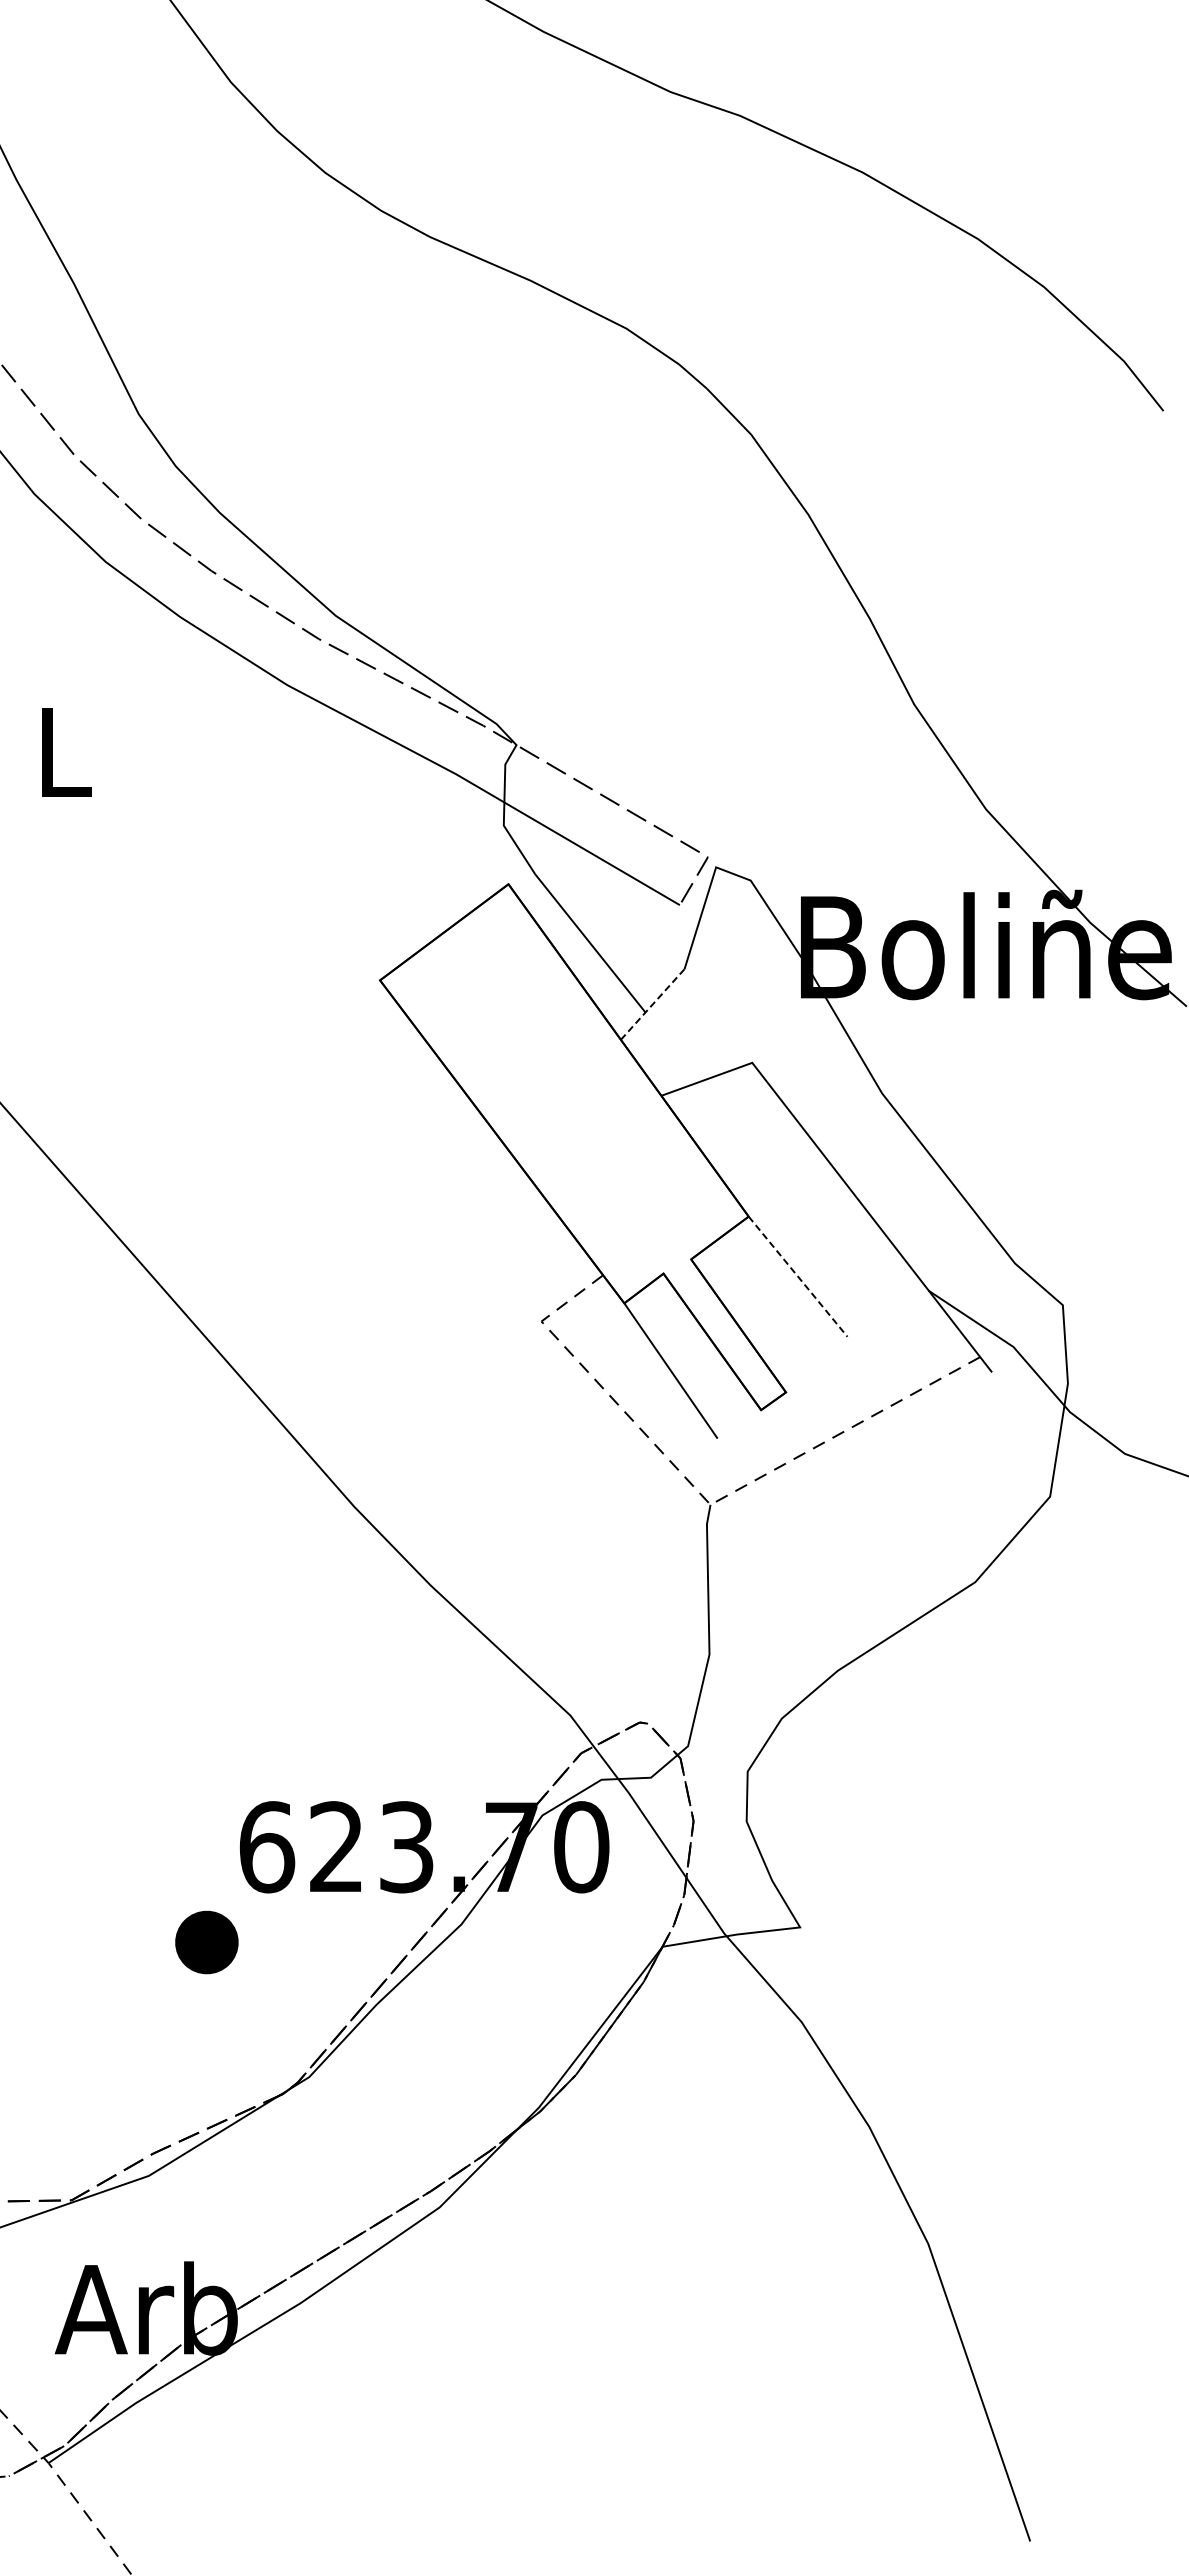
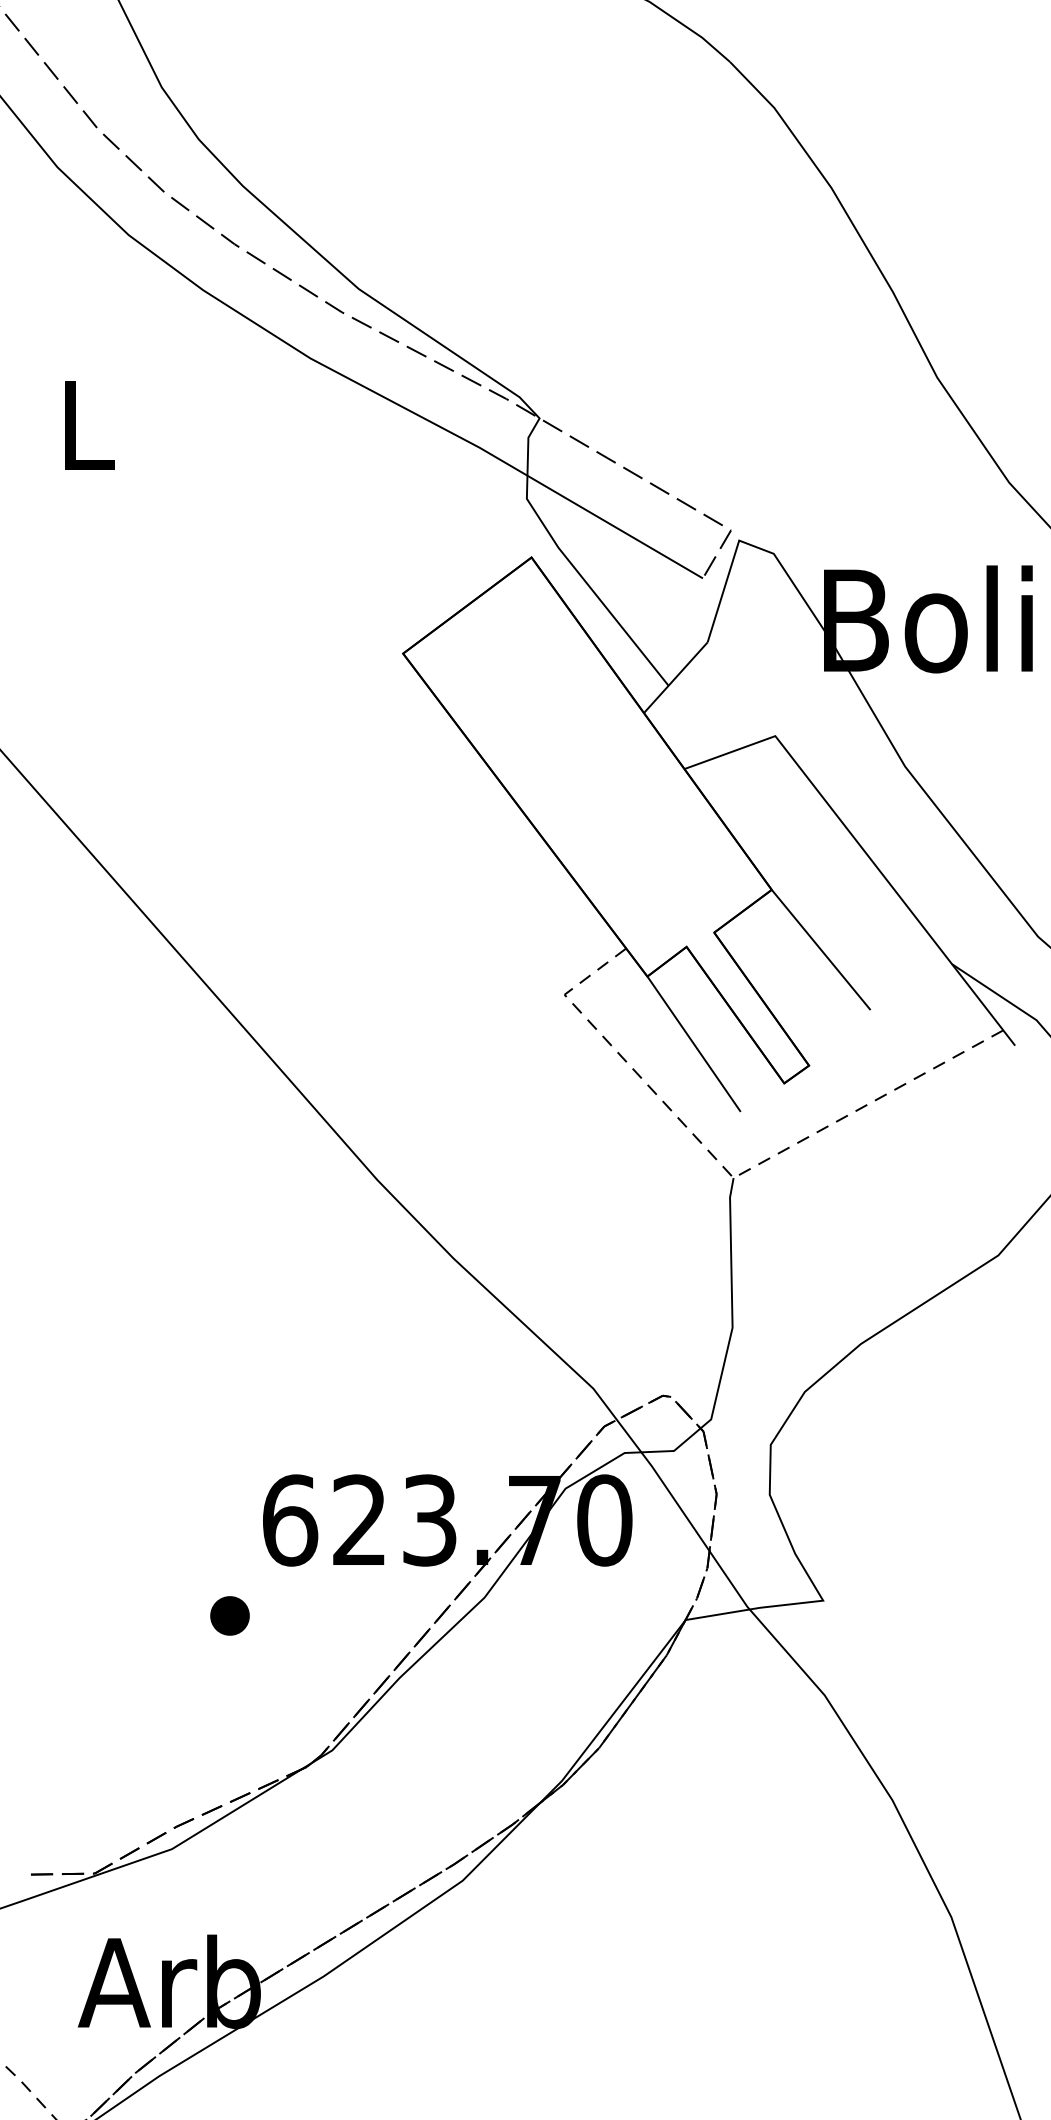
line: (652, 1004) -> (675, 677), dashed -> solid
line: (798, 1276) -> (821, 949), dashed -> solid
part: (206, 1942) -> (229, 1615), size x0.62

